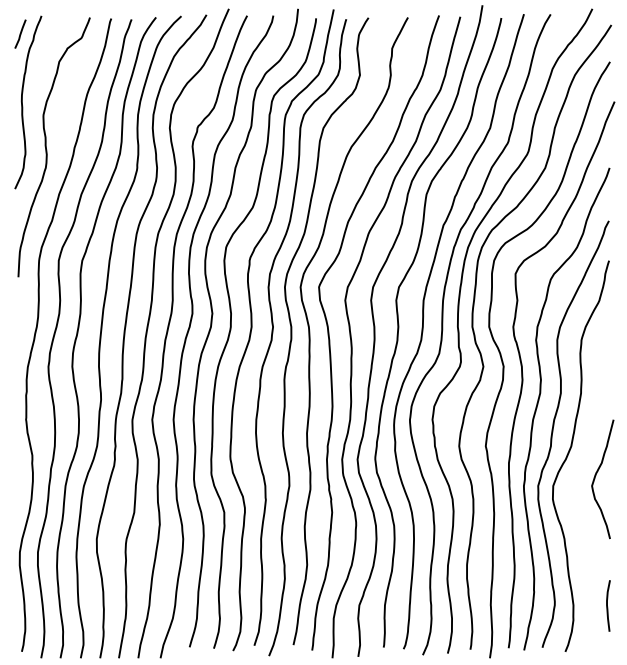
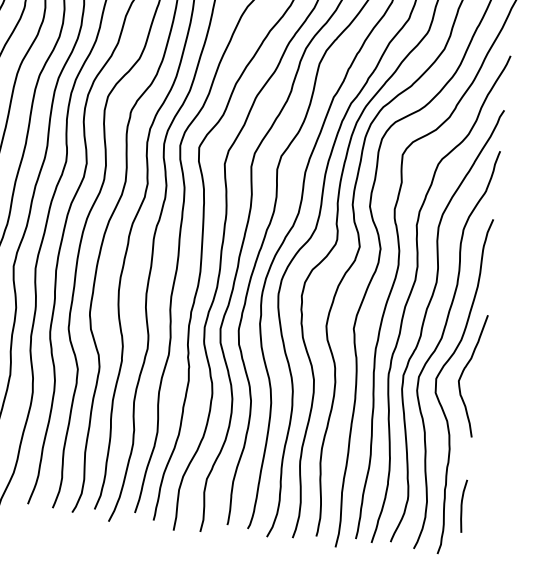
curve: (571, 490) -> (437, 383), added

